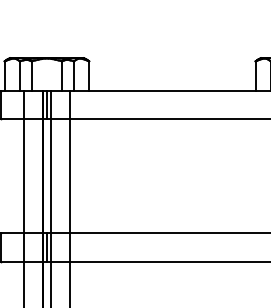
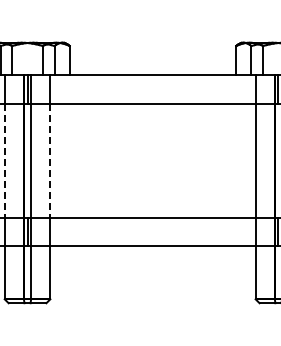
line: (23, 176) -> (4, 161), solid -> dashed
line: (69, 176) -> (50, 161), solid -> dashed

